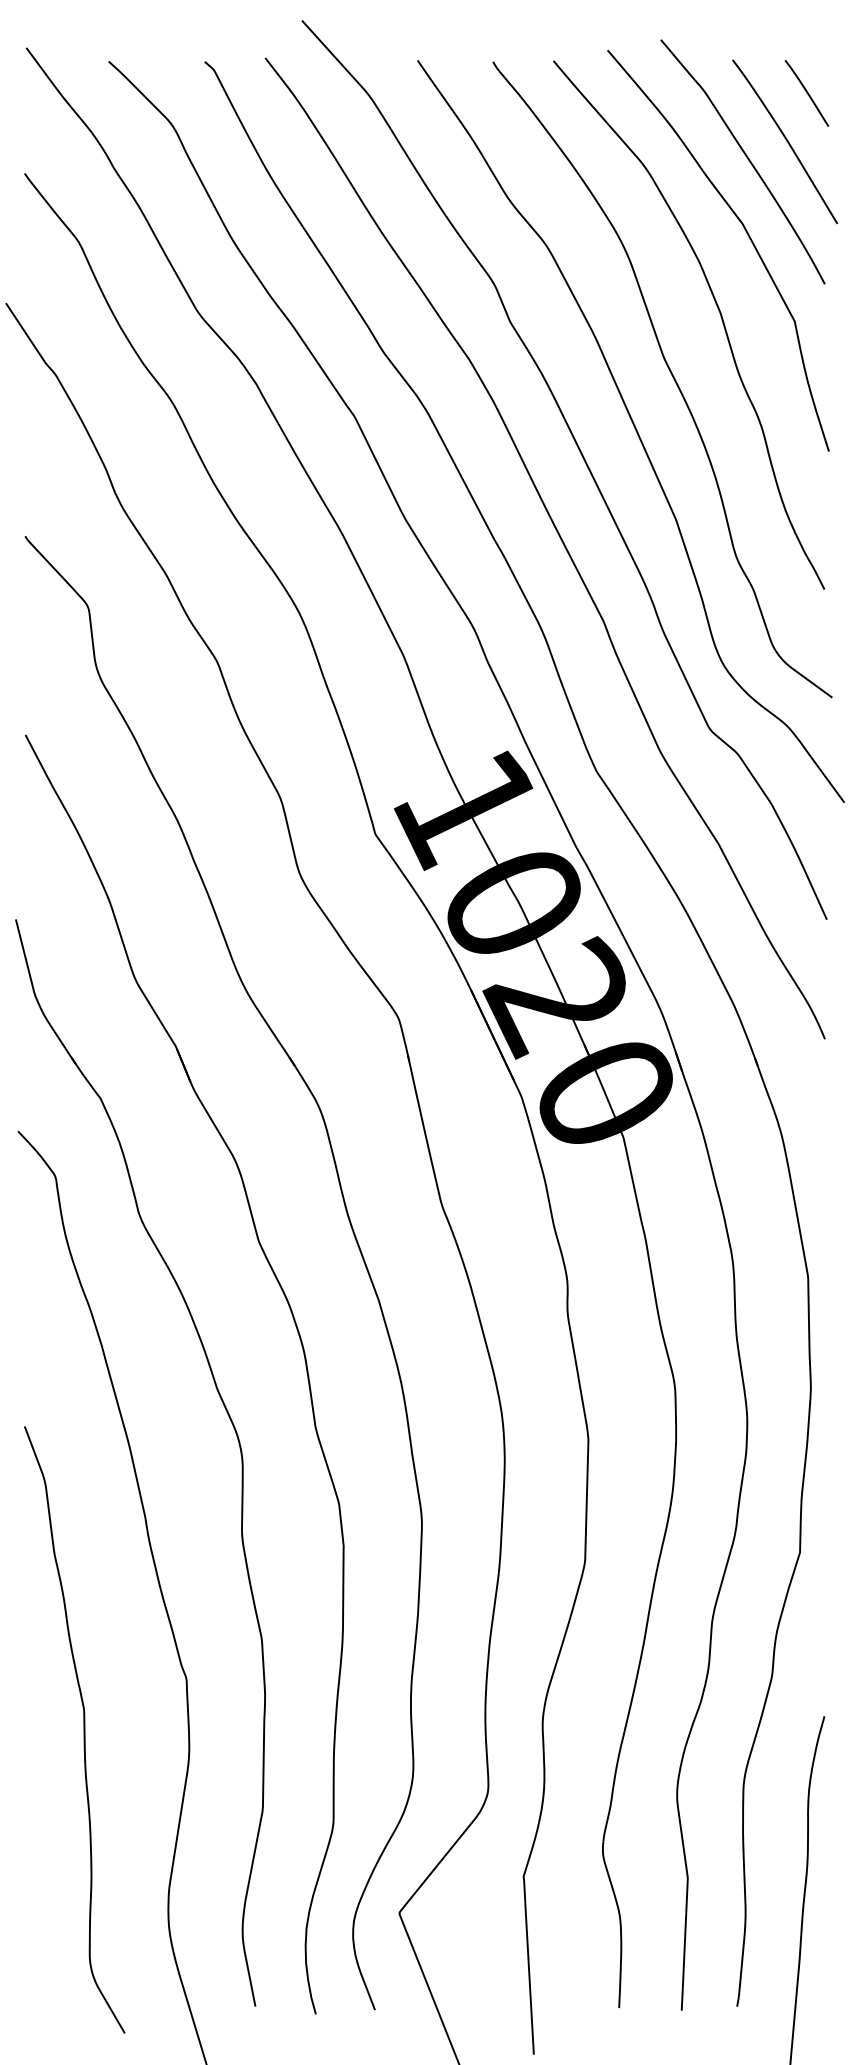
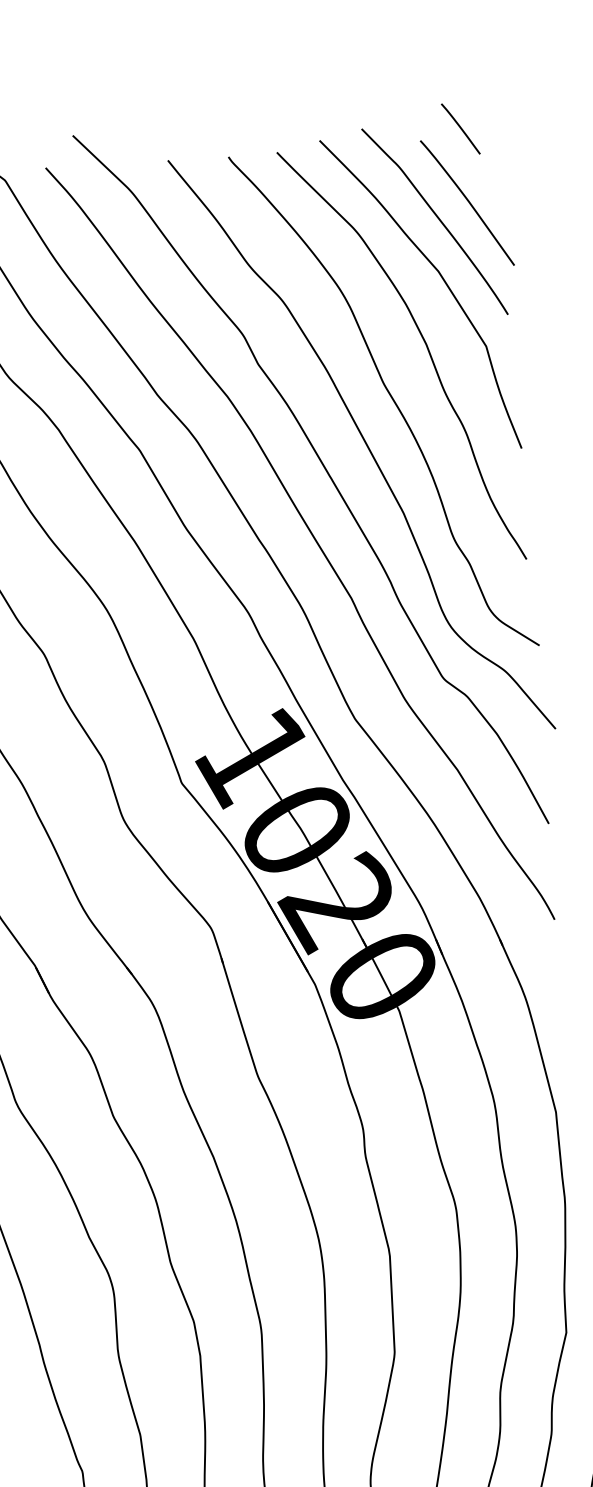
curve: (806, 93) -> (460, 129), moved

